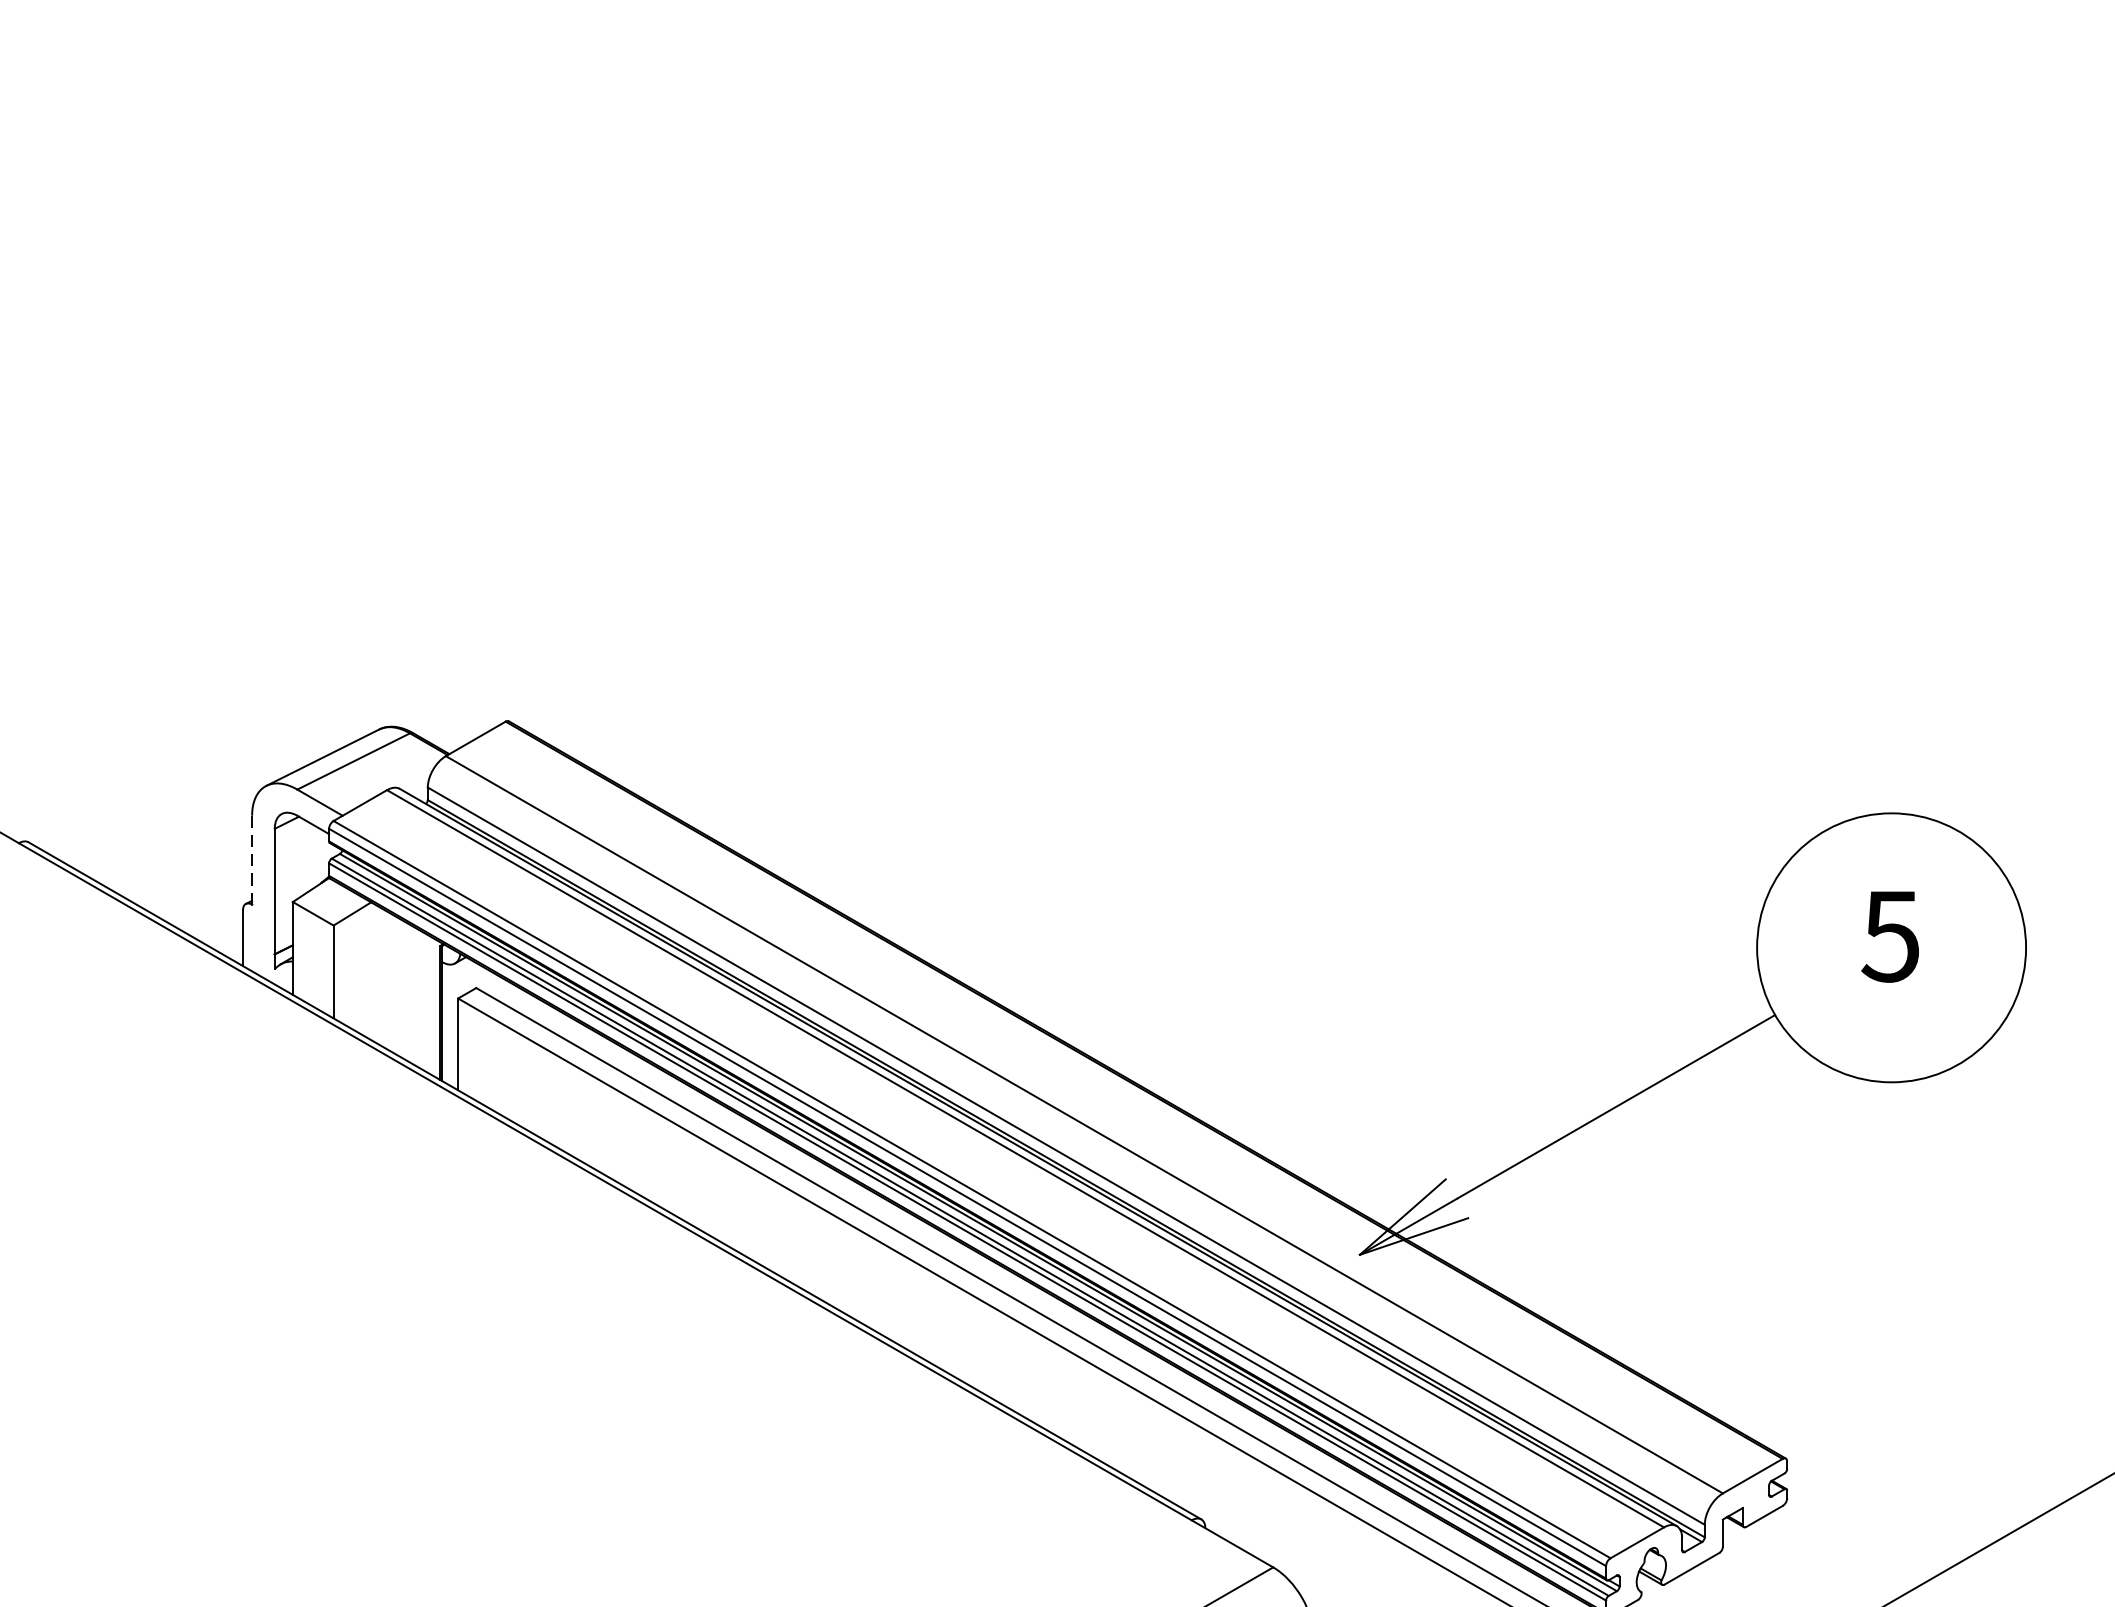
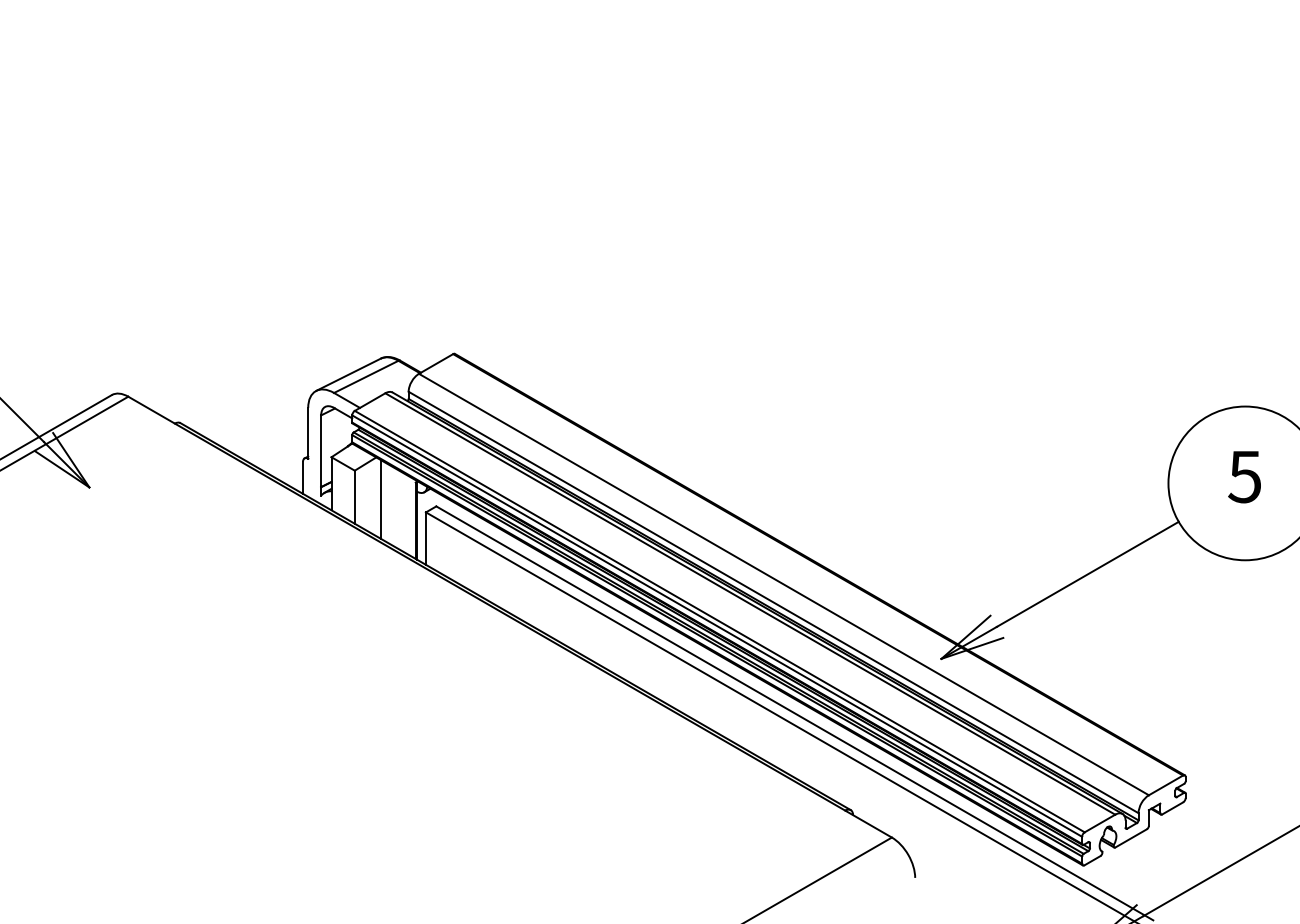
line: (252, 860) -> (308, 433), dashed -> solid
line: (378, 974) -> (380, 498), added

